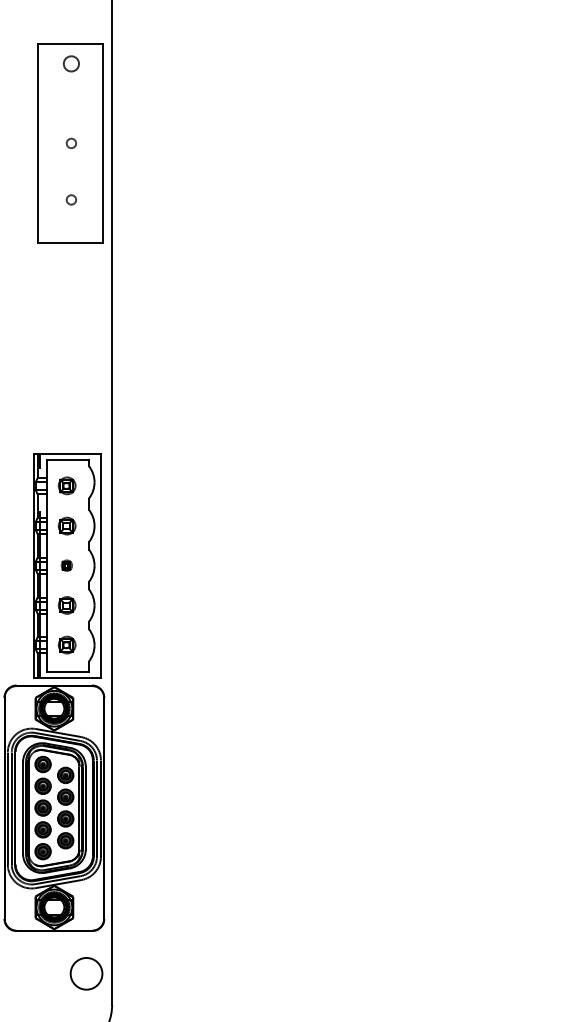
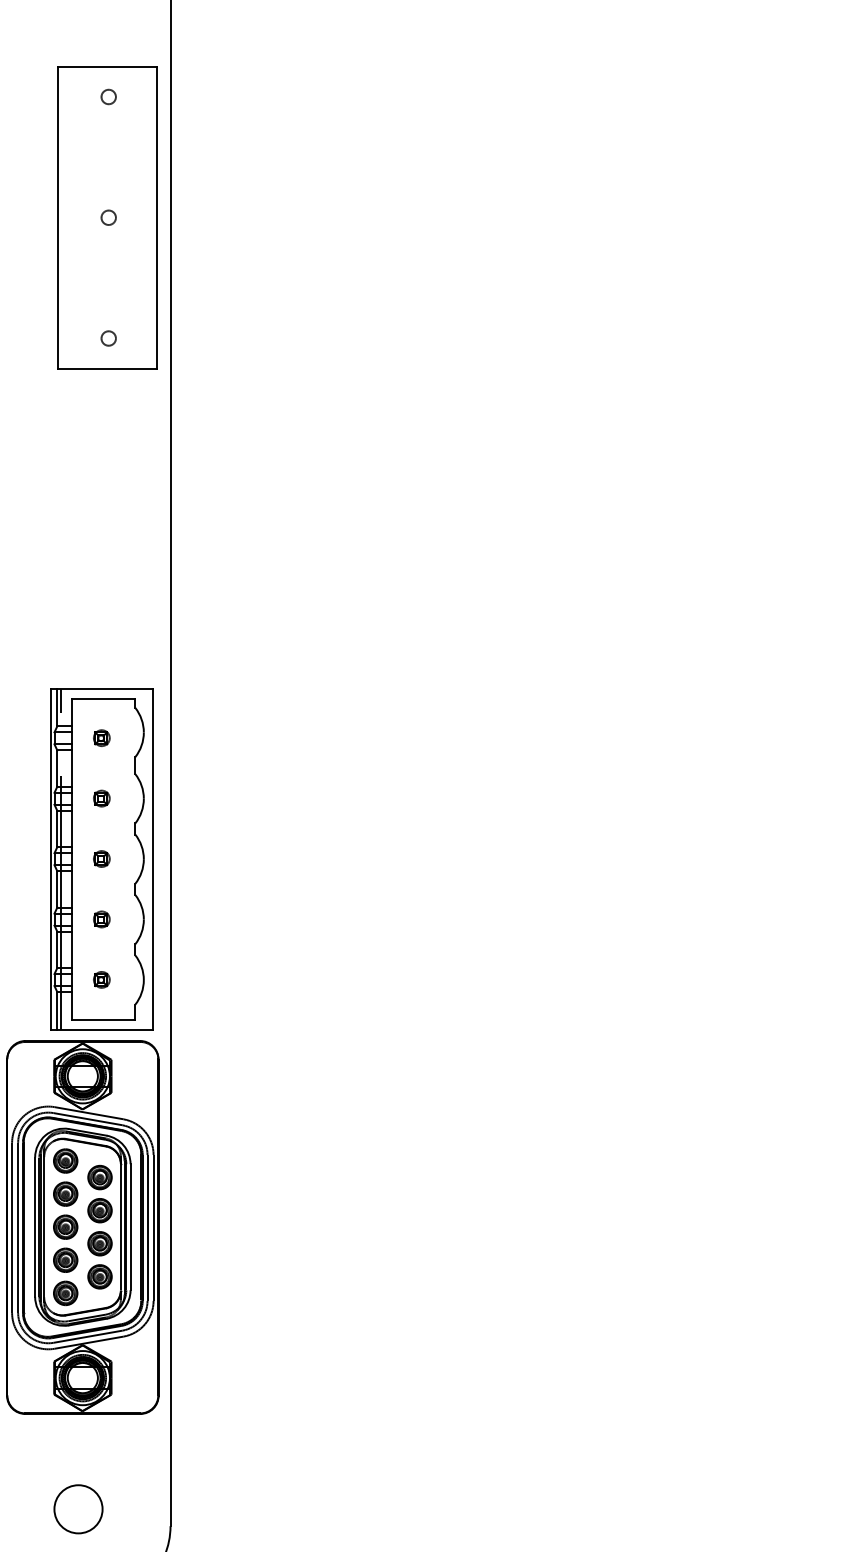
circle: (71, 63) -> (108, 96), size x0.62
circle: (71, 199) -> (108, 337), moved
part: (66, 486) -> (101, 738), size x0.62
part: (66, 525) -> (101, 798), size x0.62
part: (66, 605) -> (101, 919), size x0.62
part: (66, 645) -> (101, 980), size x0.62
circle: (86, 973) -> (78, 1508), moved

